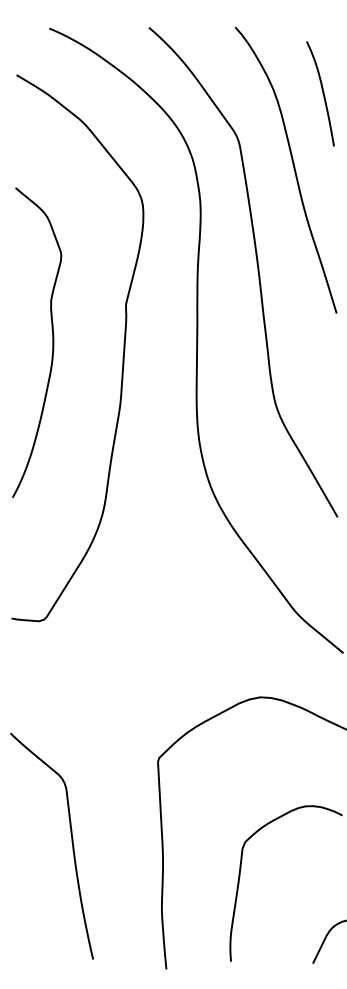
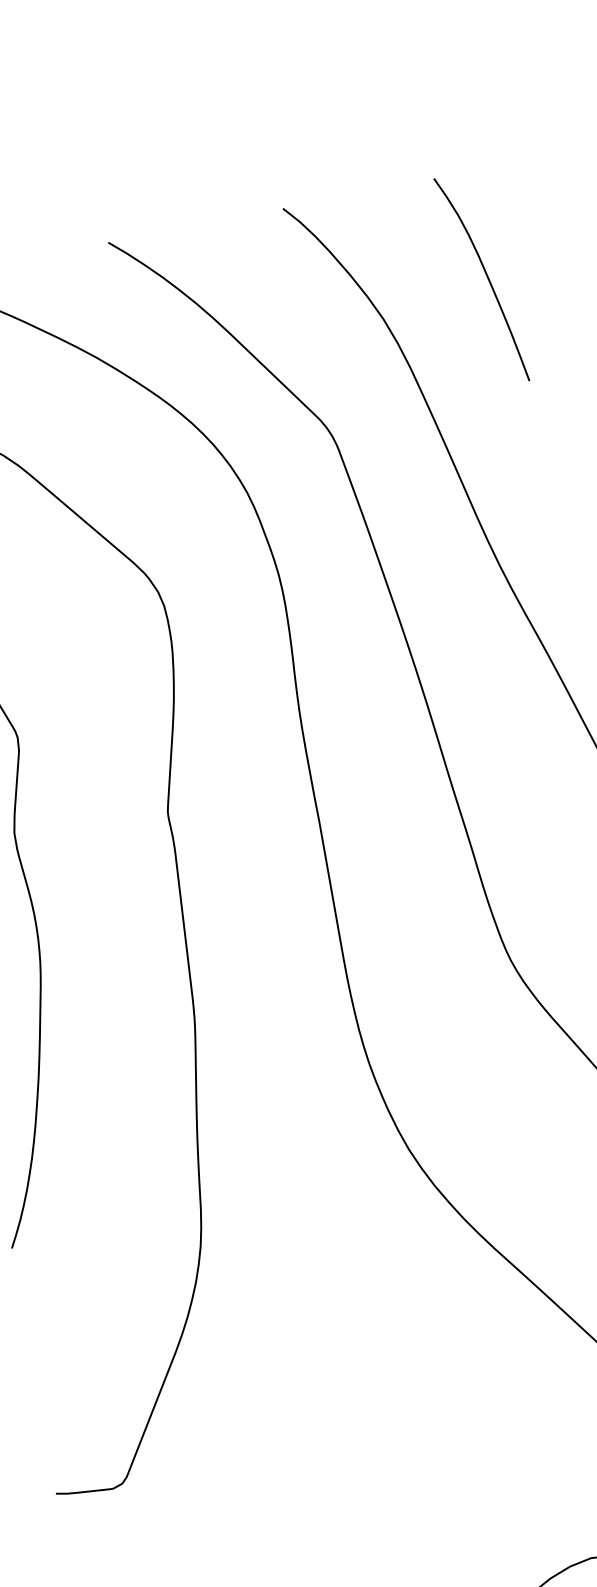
curve: (322, 93) -> (485, 278), moved

